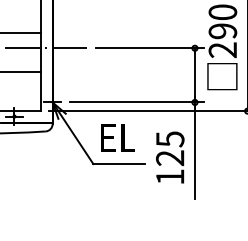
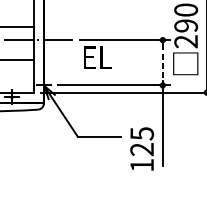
line: (194, 75) -> (162, 62), solid -> dashed
text: (117, 137) -> (97, 57), moved
text: (170, 157) -> (142, 148), moved

